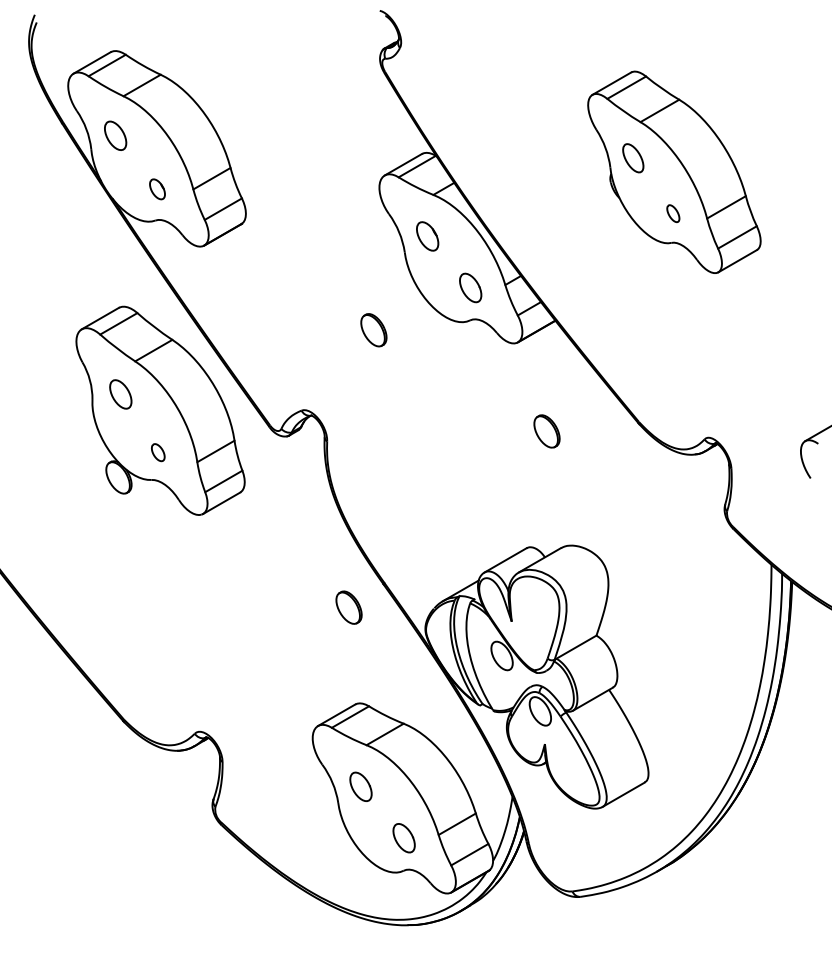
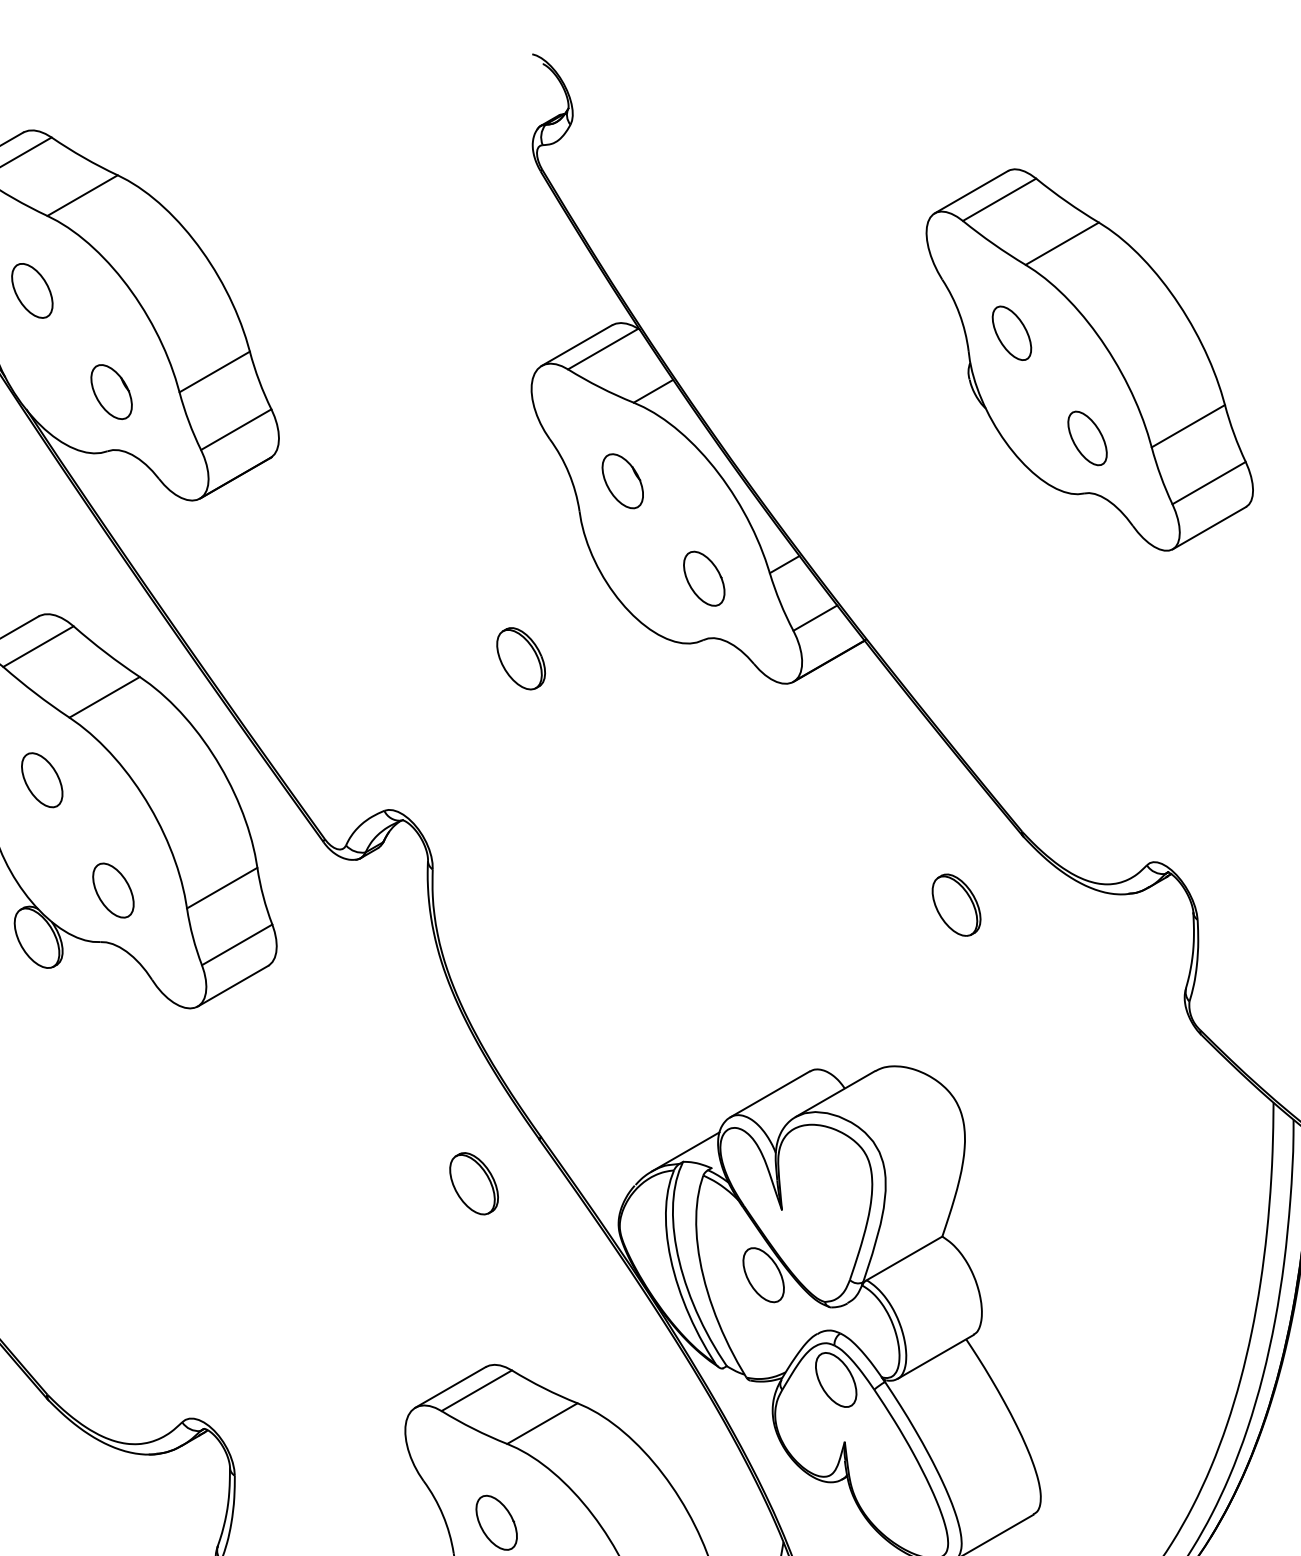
part: (157, 189) -> (111, 392), size x1.43
part: (673, 213) -> (1088, 437), size x1.67
part: (546, 431) -> (955, 905), moved
part: (157, 452) -> (111, 890), size x1.67

